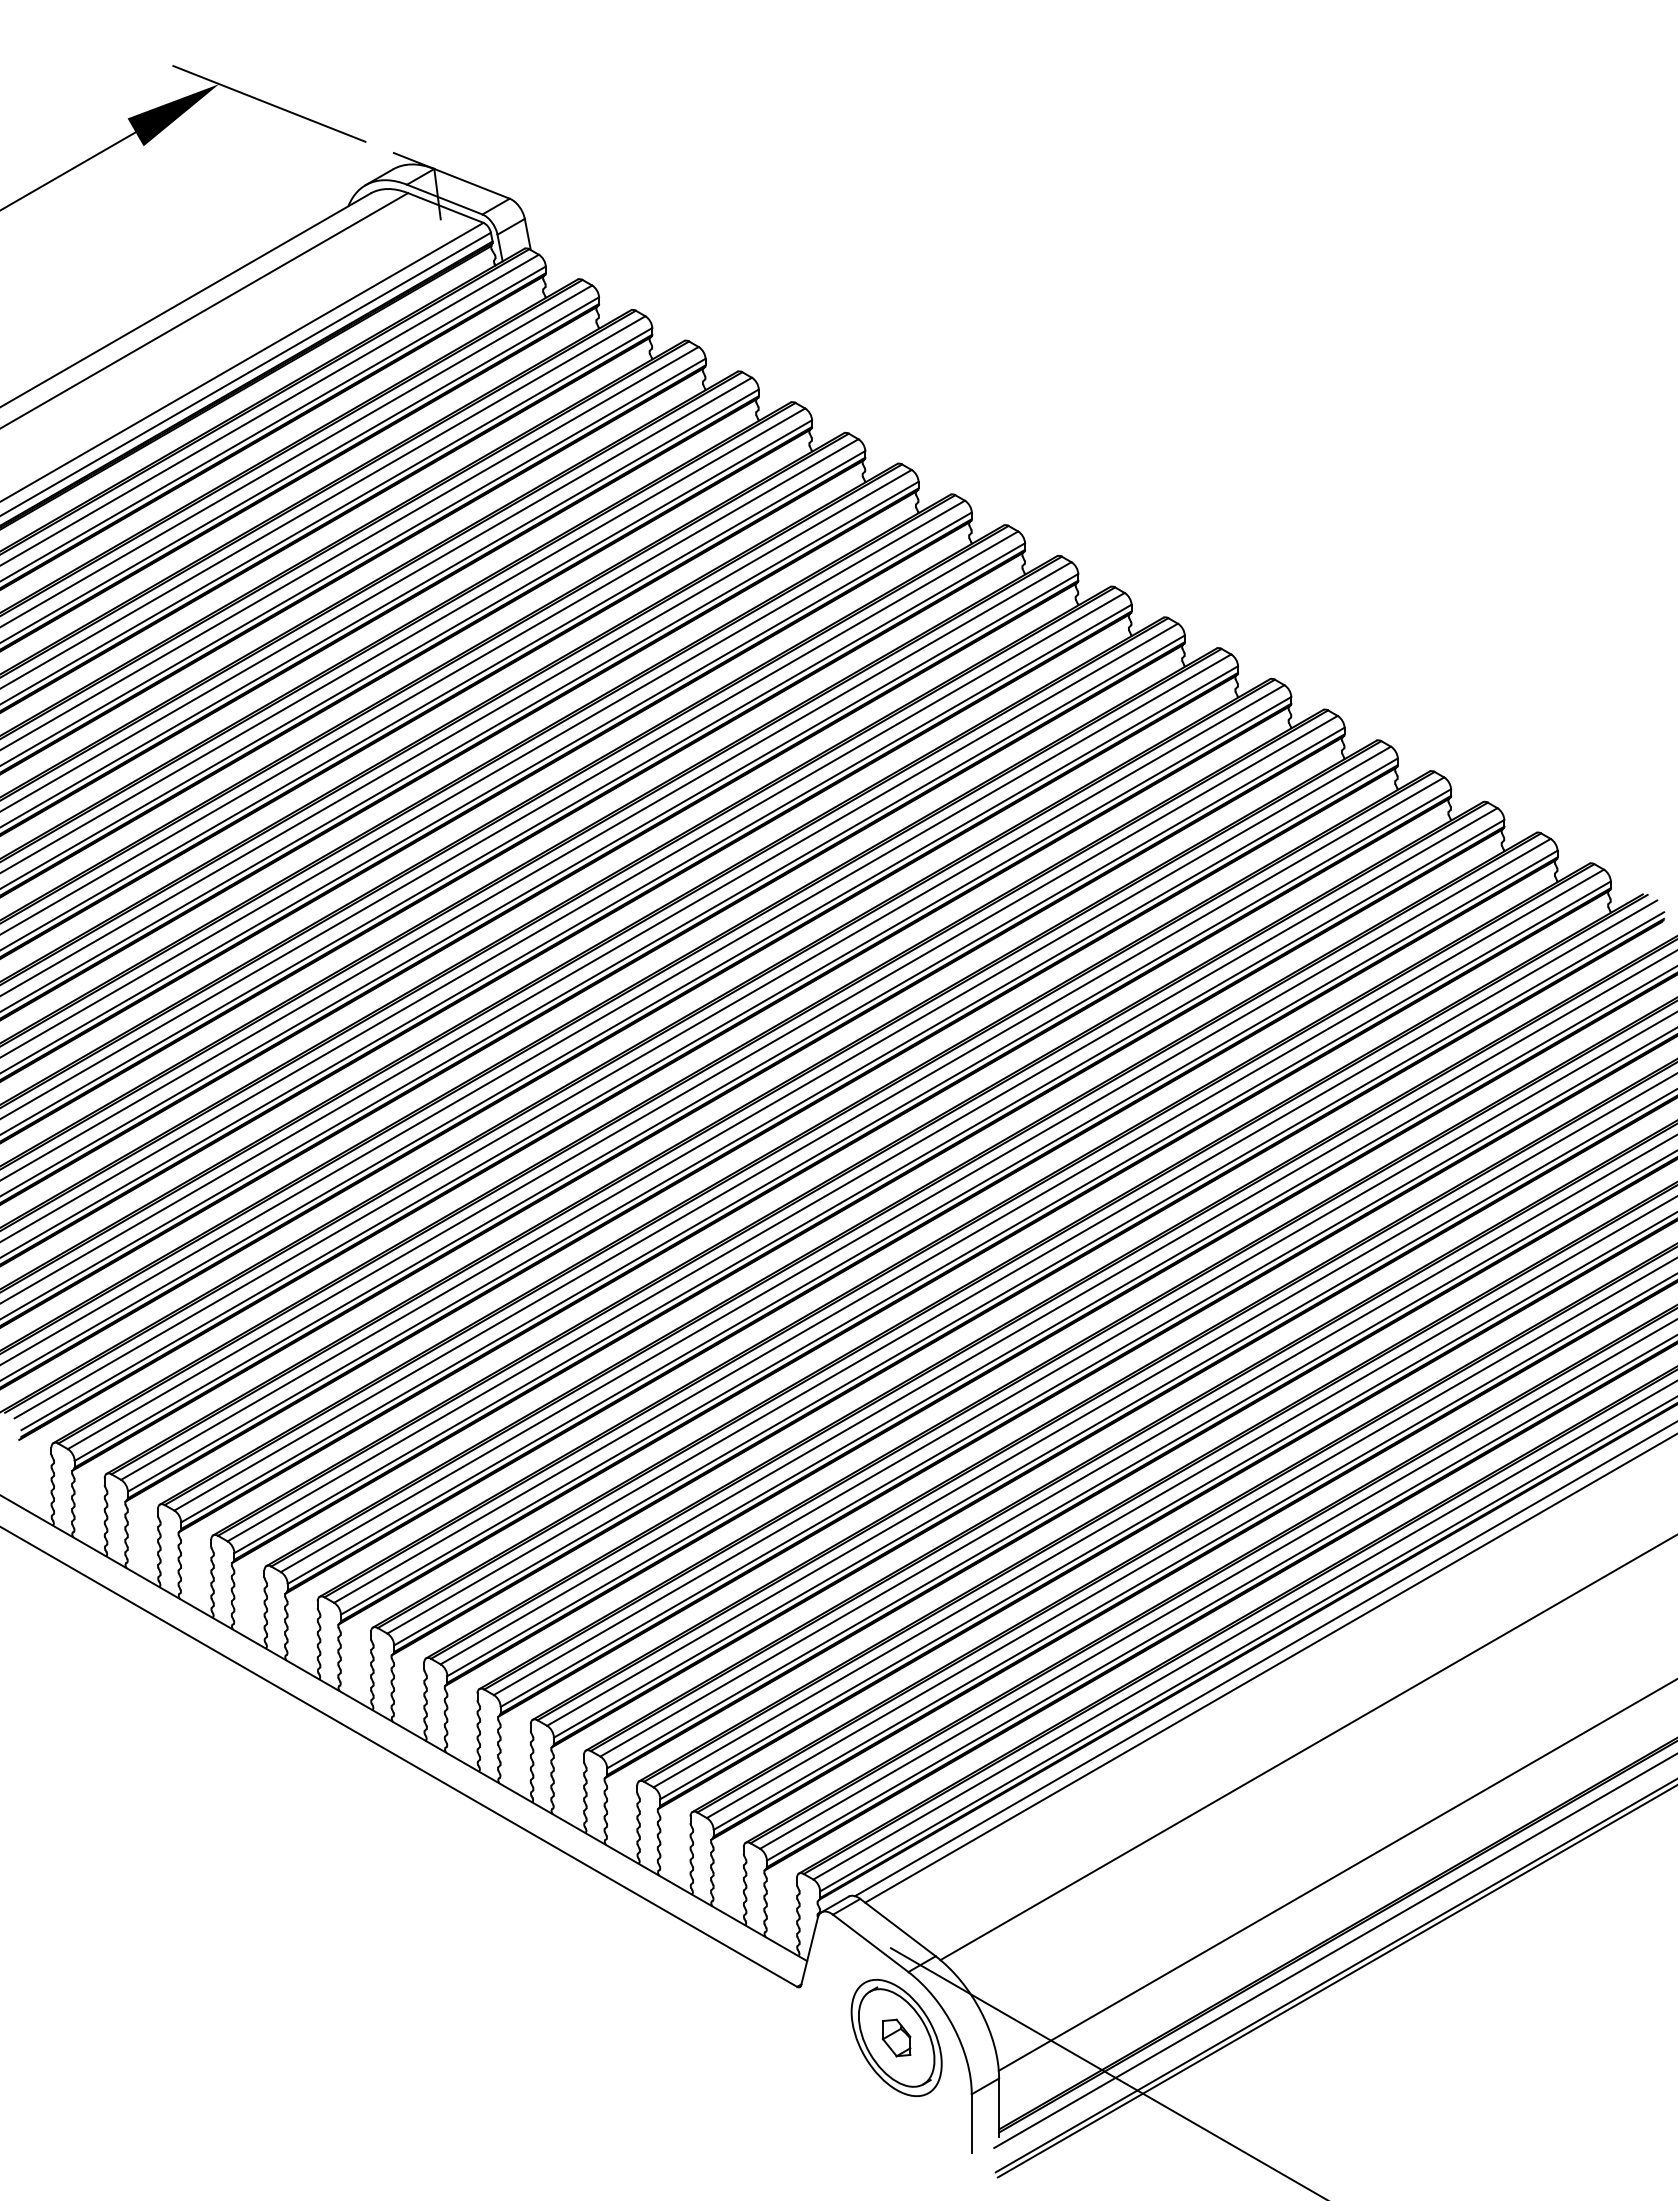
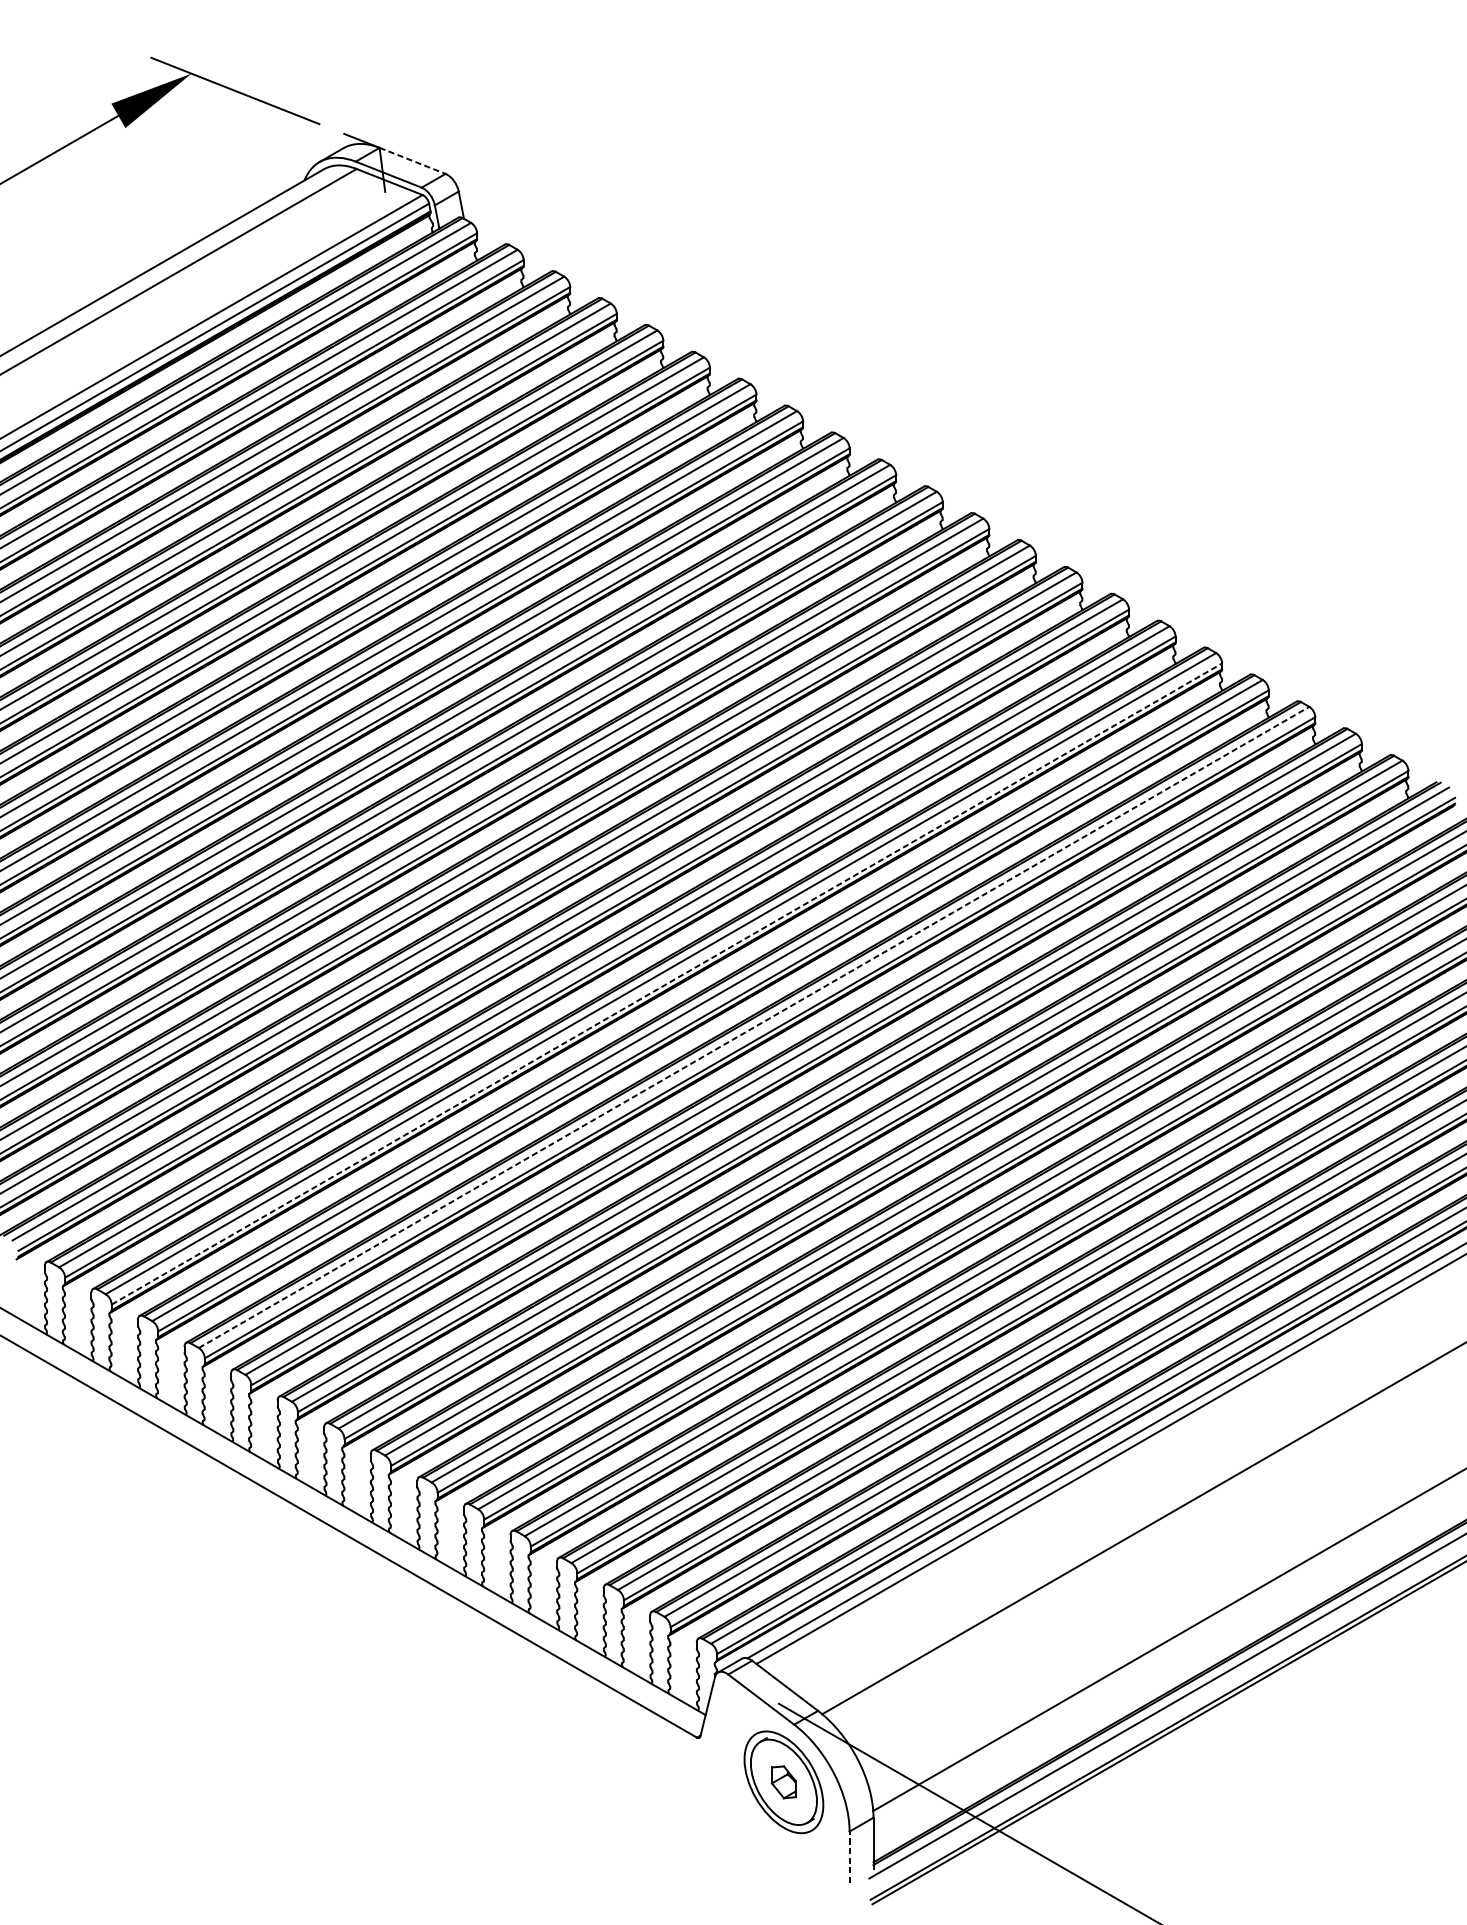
line: (472, 183) -> (412, 160), solid -> dashed
line: (763, 1124) -> (667, 983), solid -> dashed
line: (862, 1174) -> (754, 1027), solid -> dashed
line: (971, 2123) -> (849, 1857), solid -> dashed

